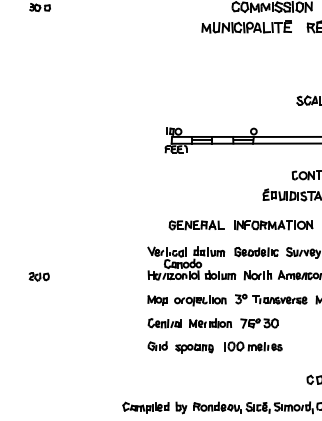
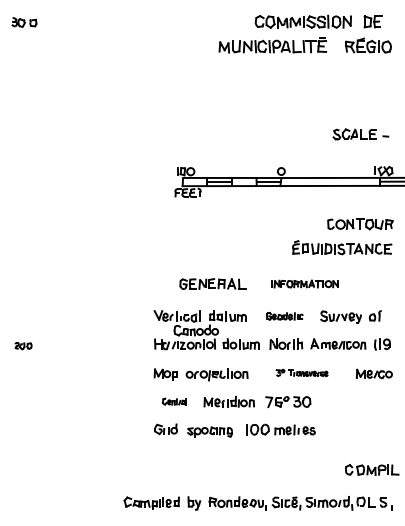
part: (273, 224) -> (304, 283), size x0.7
part: (256, 252) -> (284, 316), size x0.7
part: (39, 276) -> (23, 345), size x0.7
part: (270, 298) -> (301, 372), size x0.6
part: (164, 322) -> (174, 401), size x0.6

